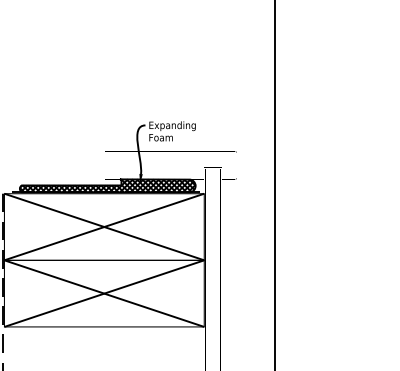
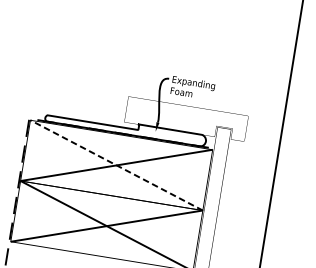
hatch: (107, 185) -> (125, 127), removed
line: (103, 226) -> (115, 164), solid -> dashed

